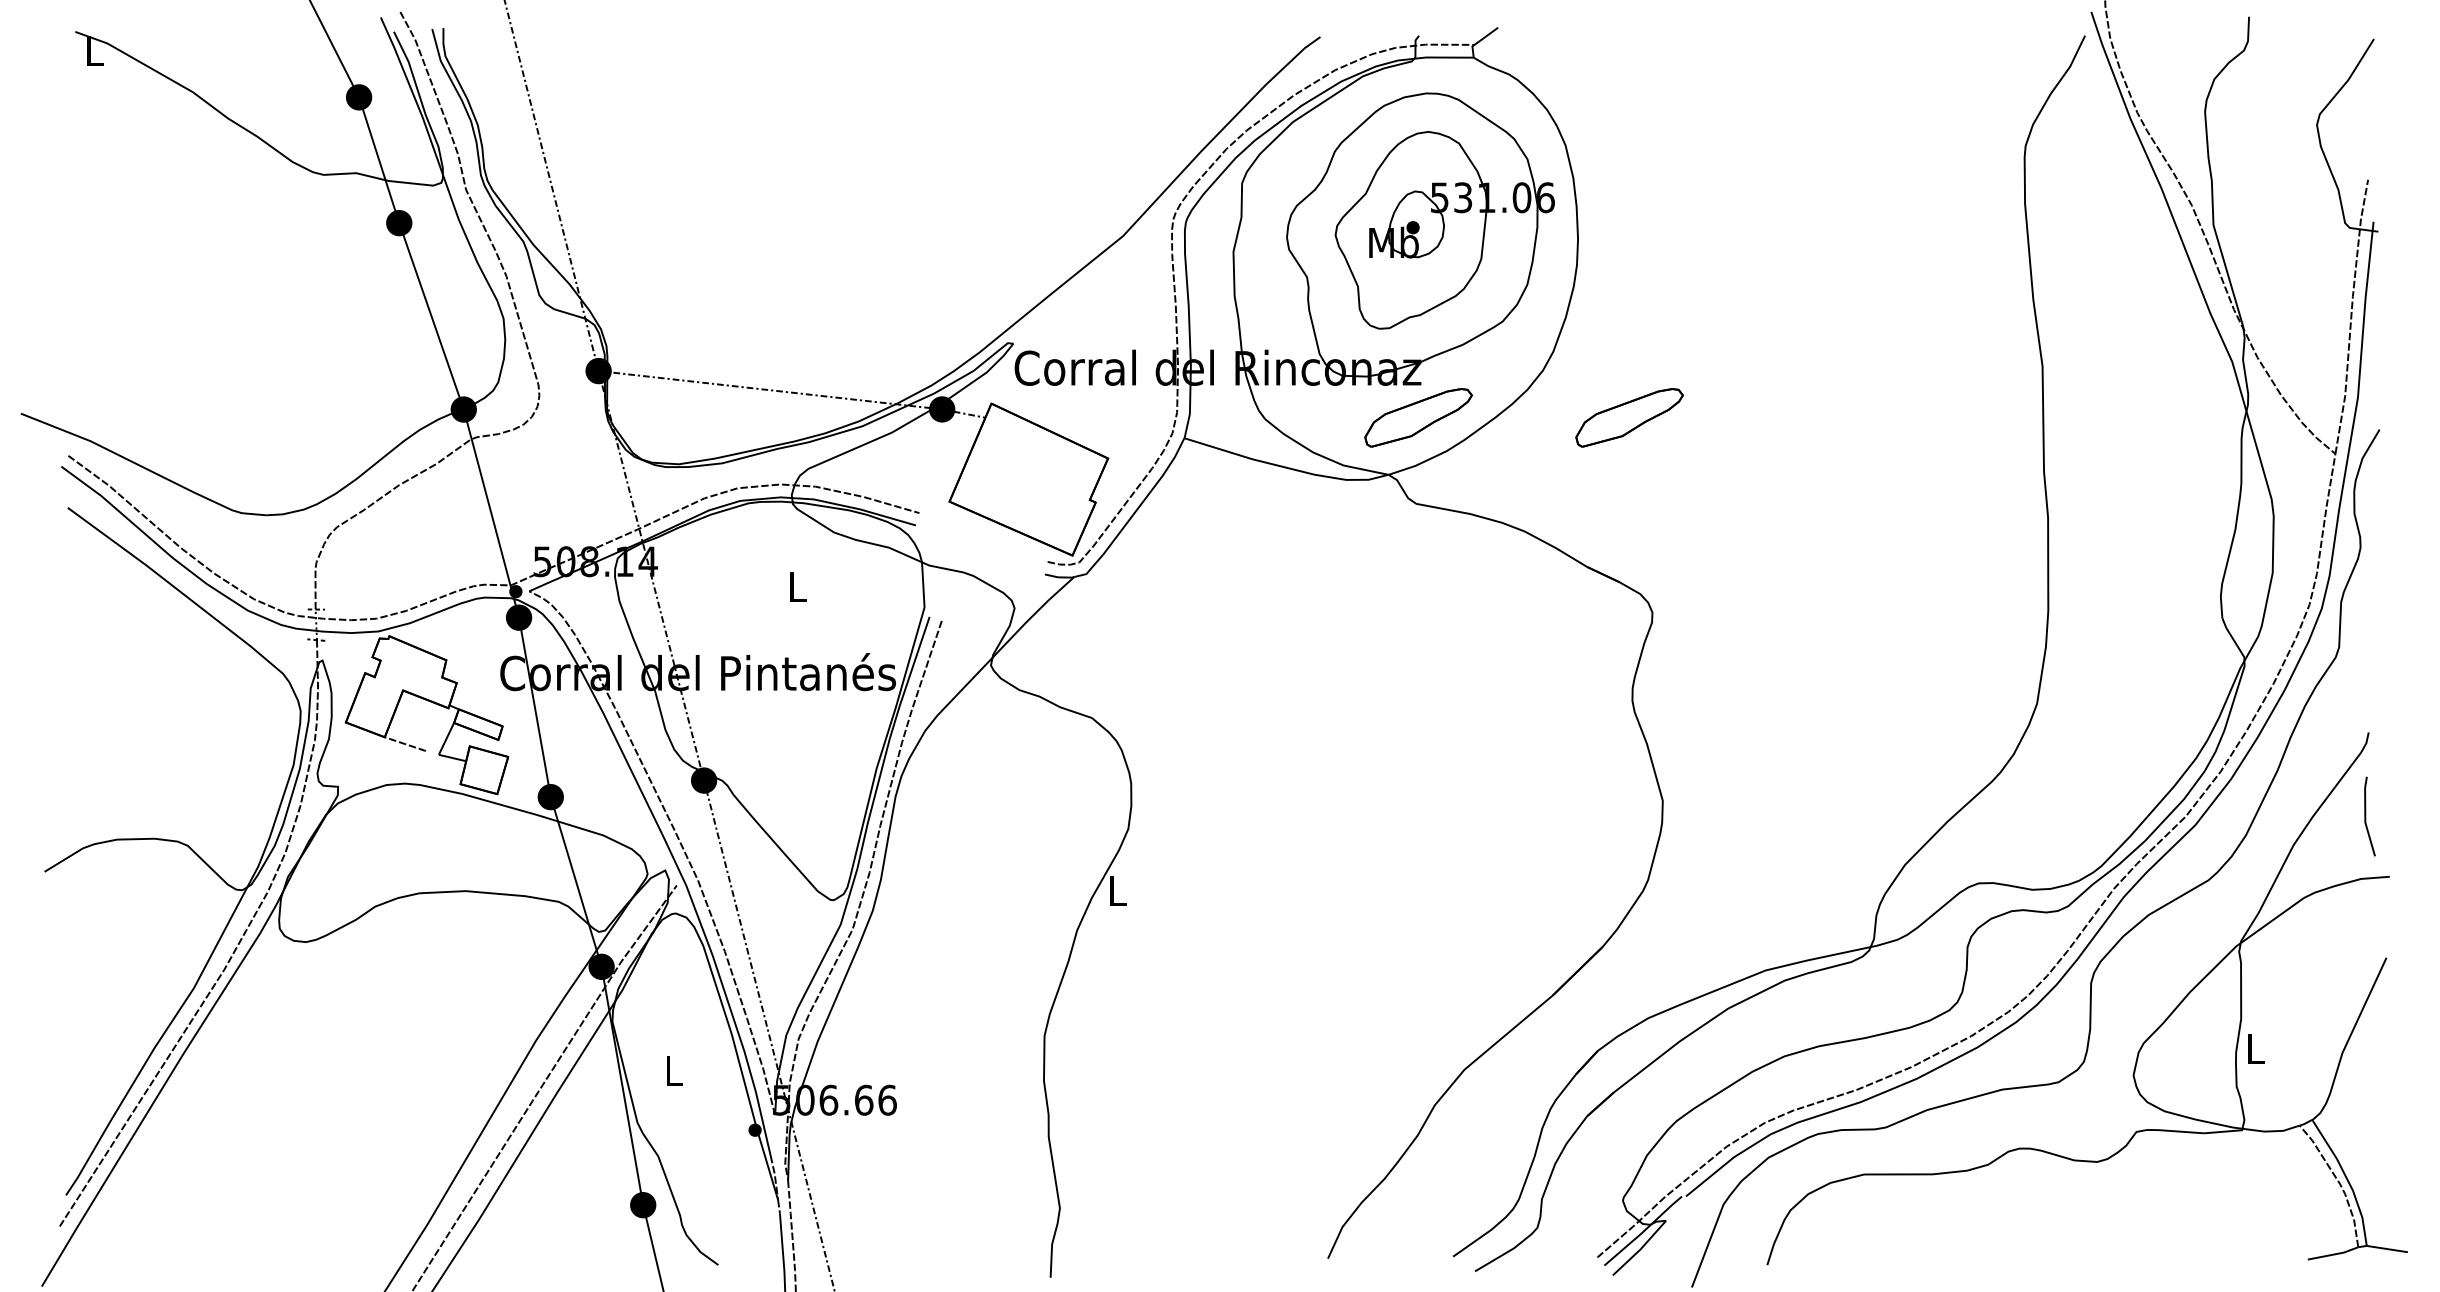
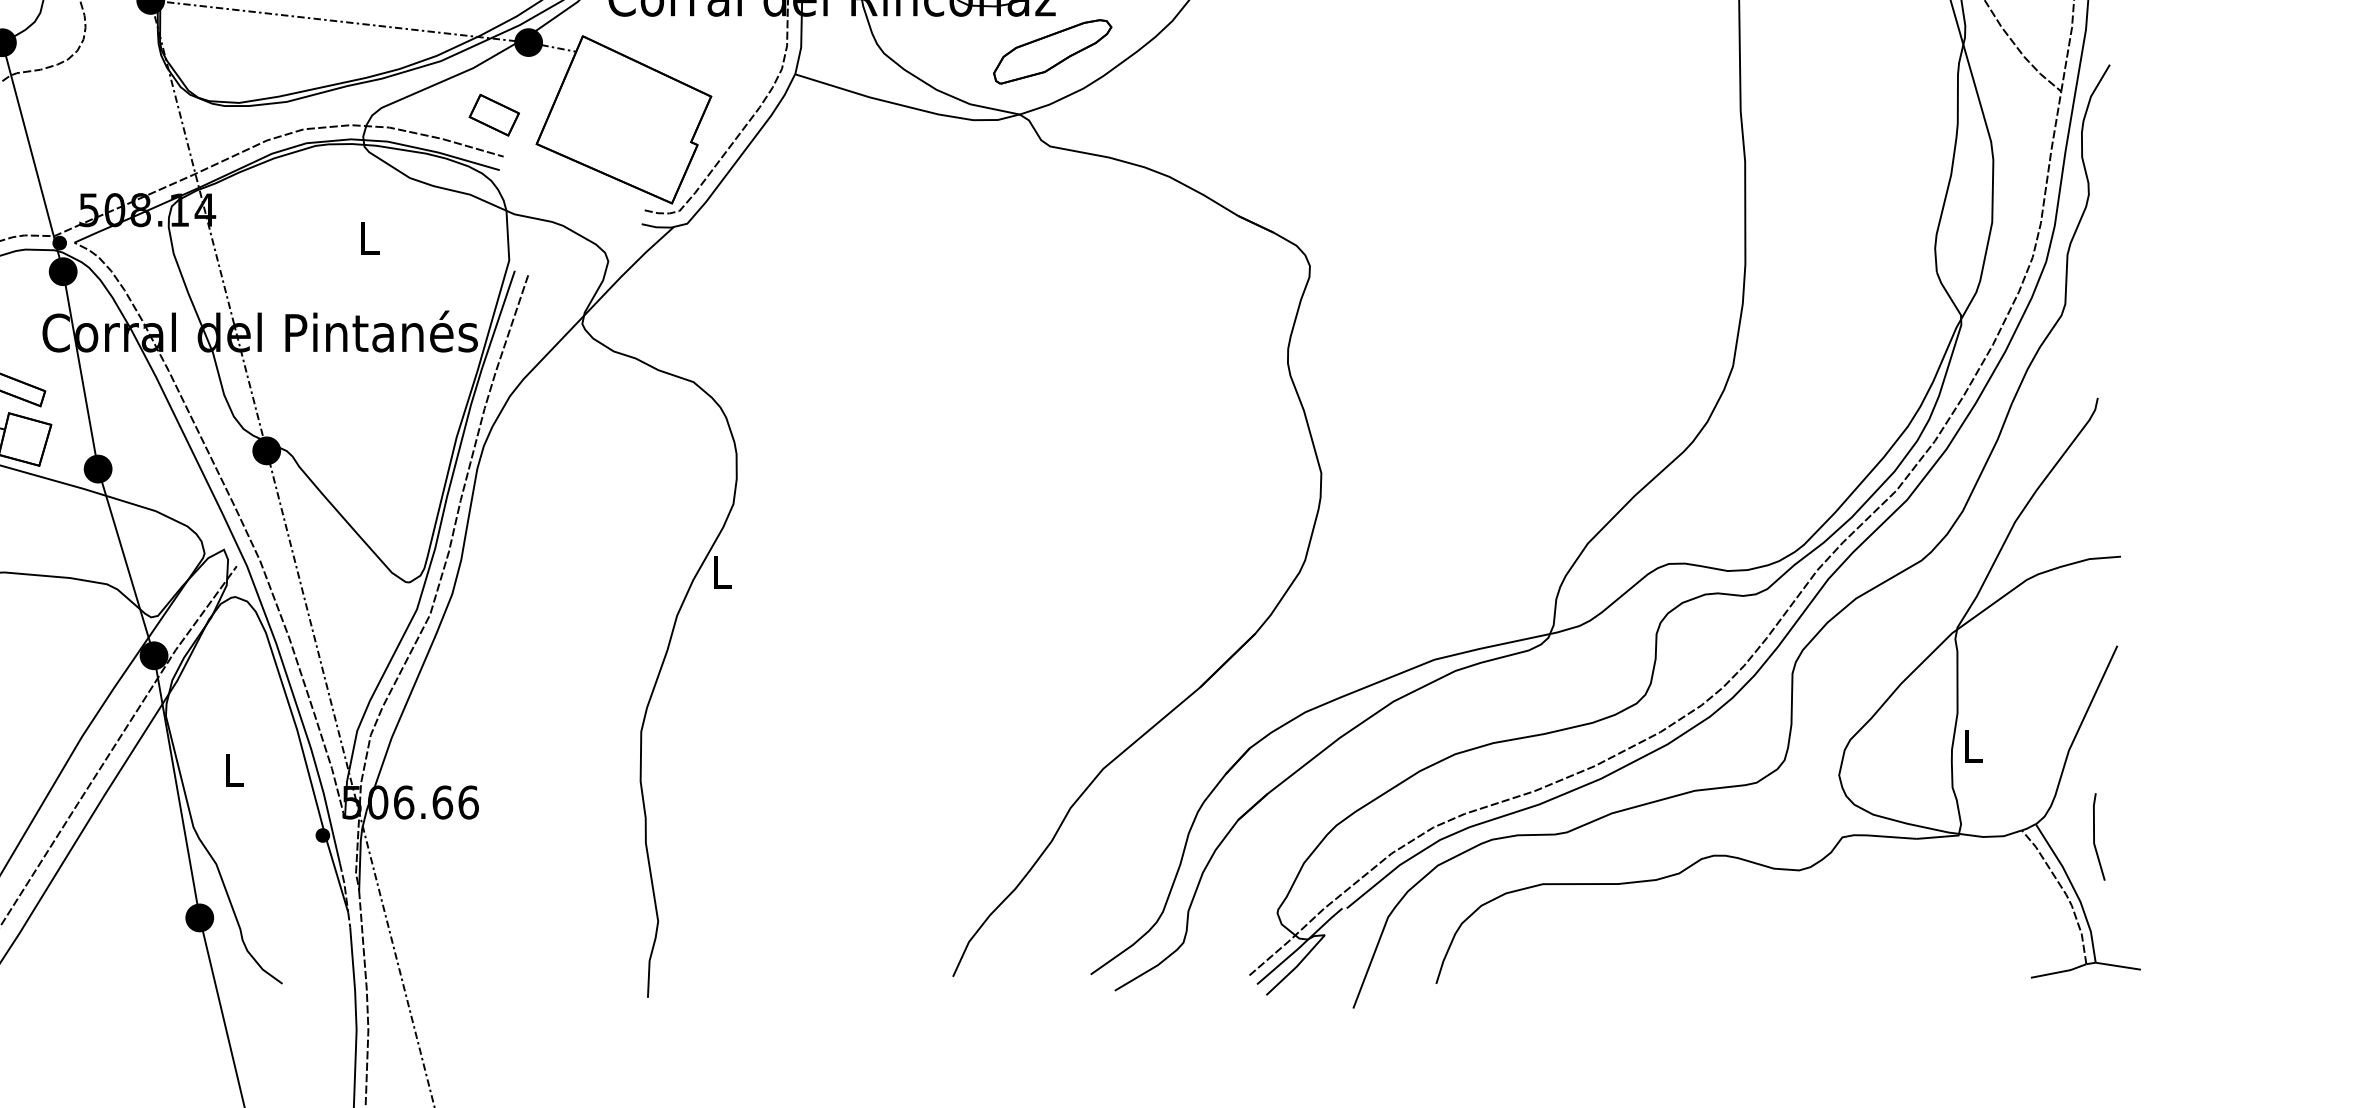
part: (1629, 417) -> (1284, 51), removed
part: (910, 475) -> (493, 115), added
line: (2366, 816) -> (2095, 836), moved

